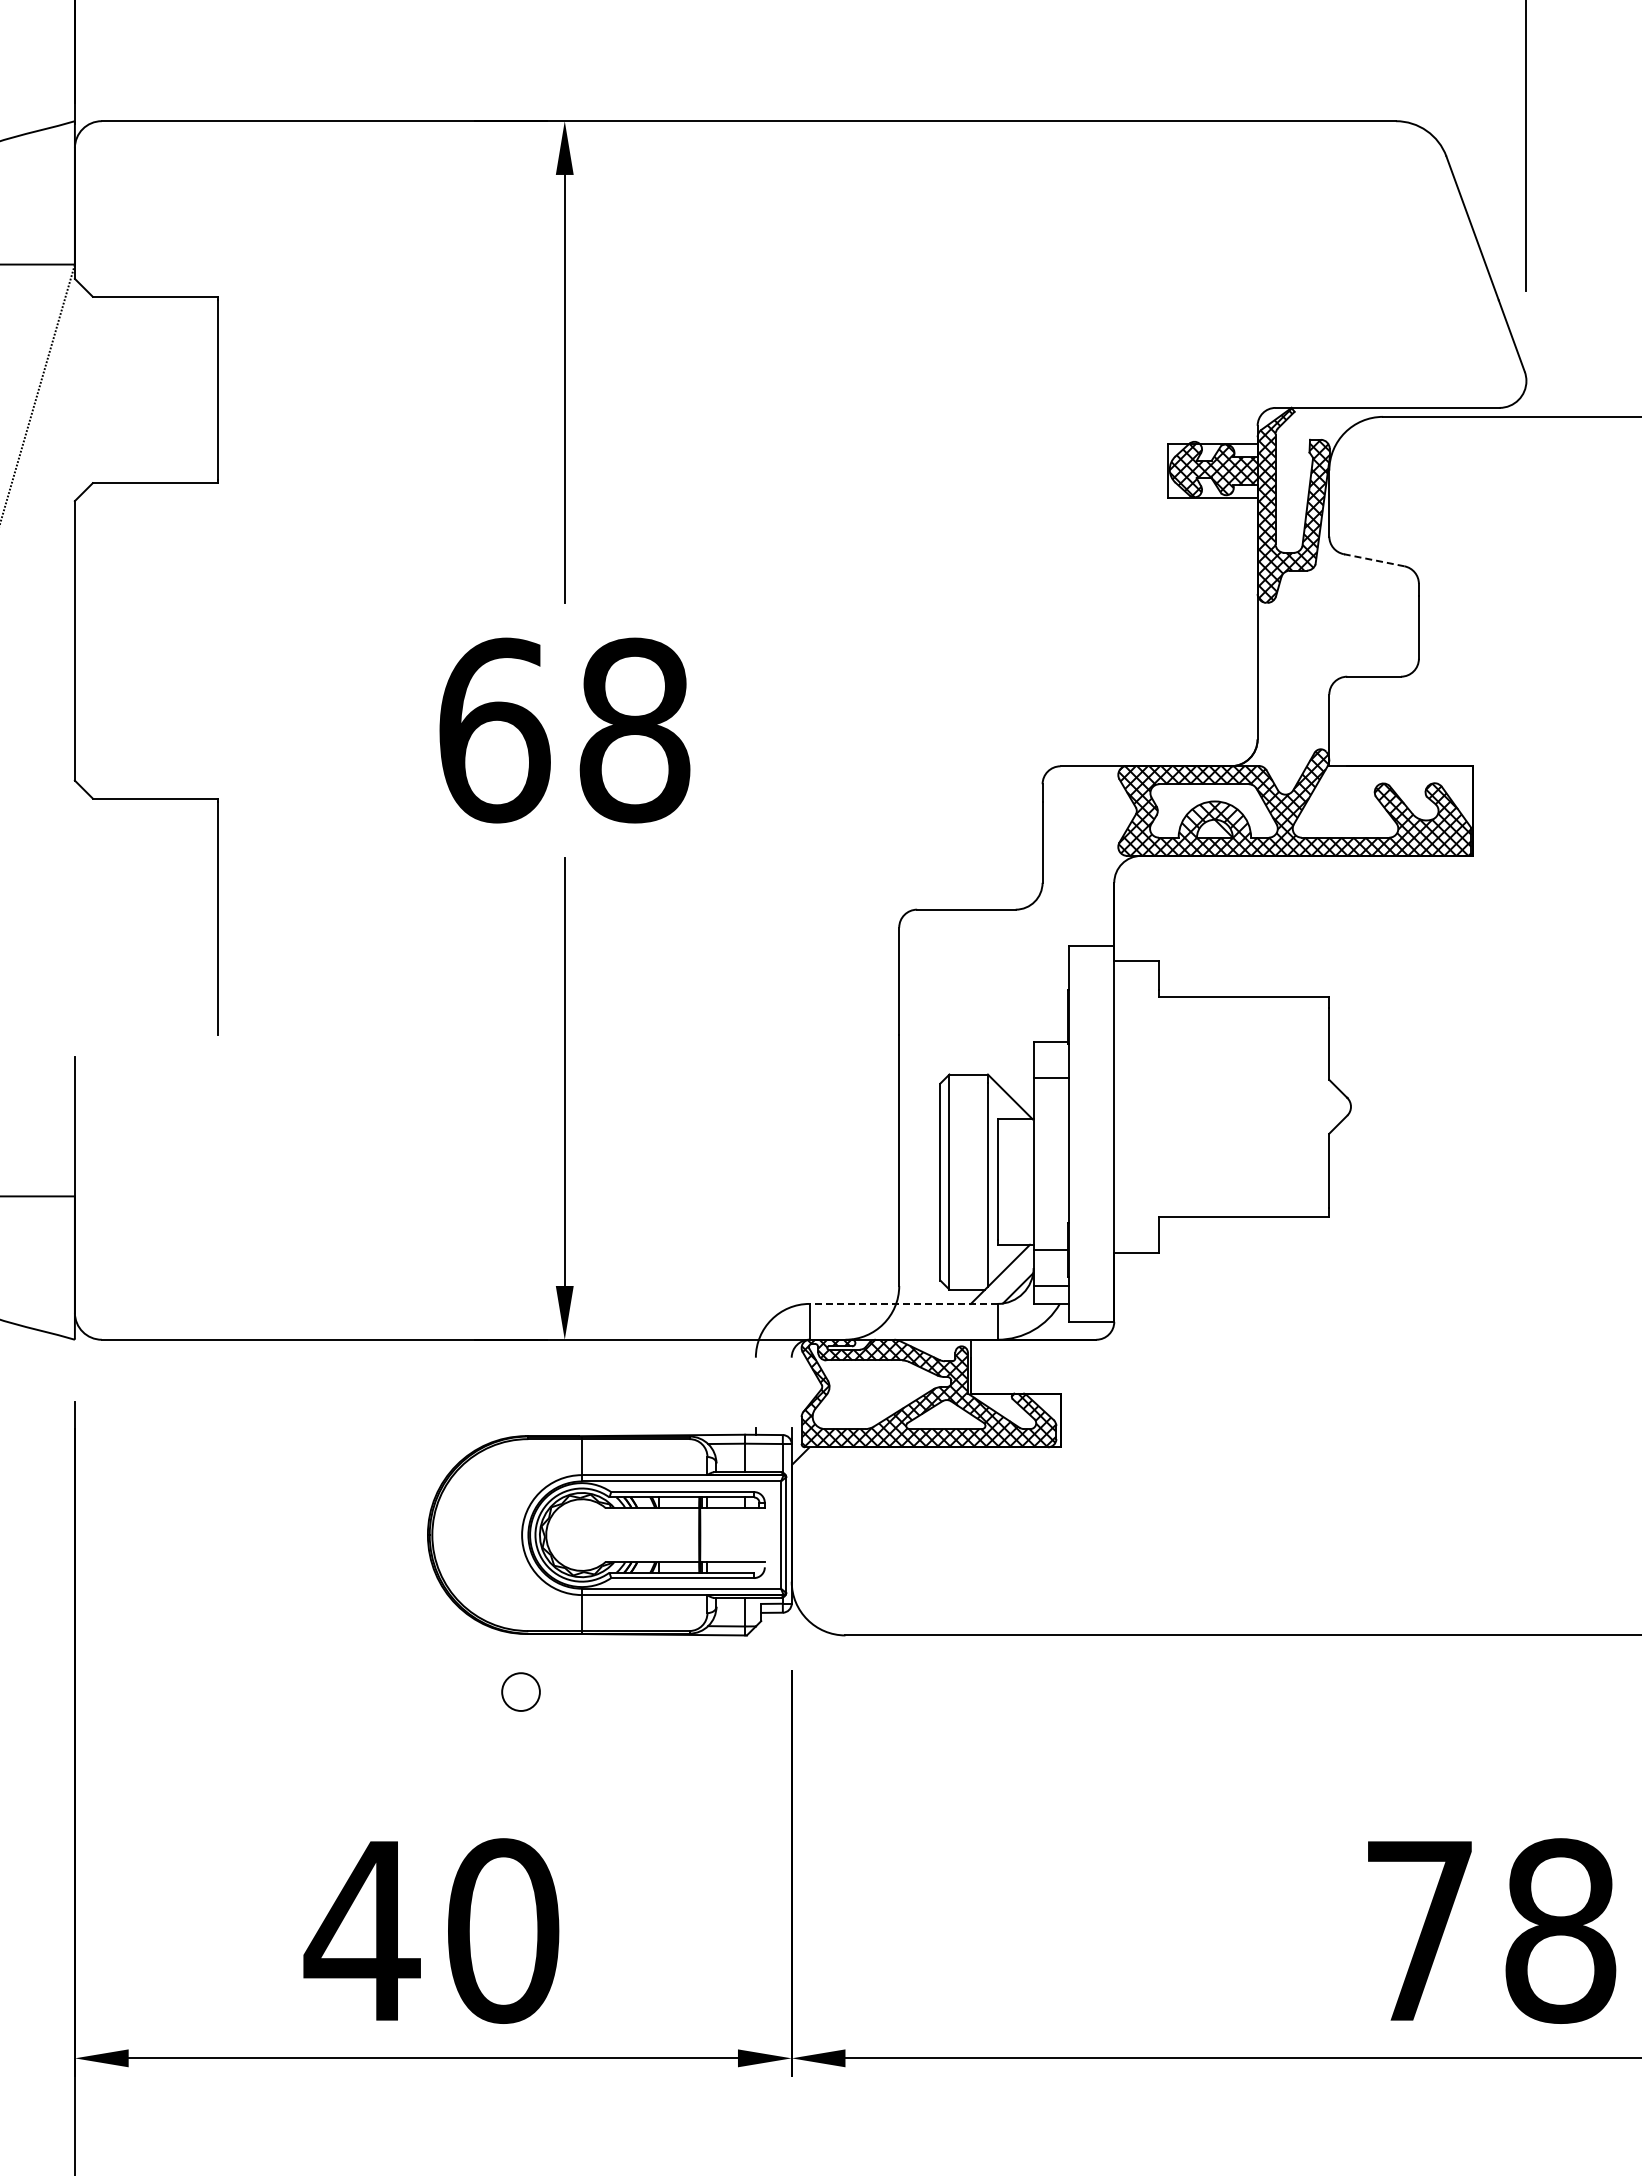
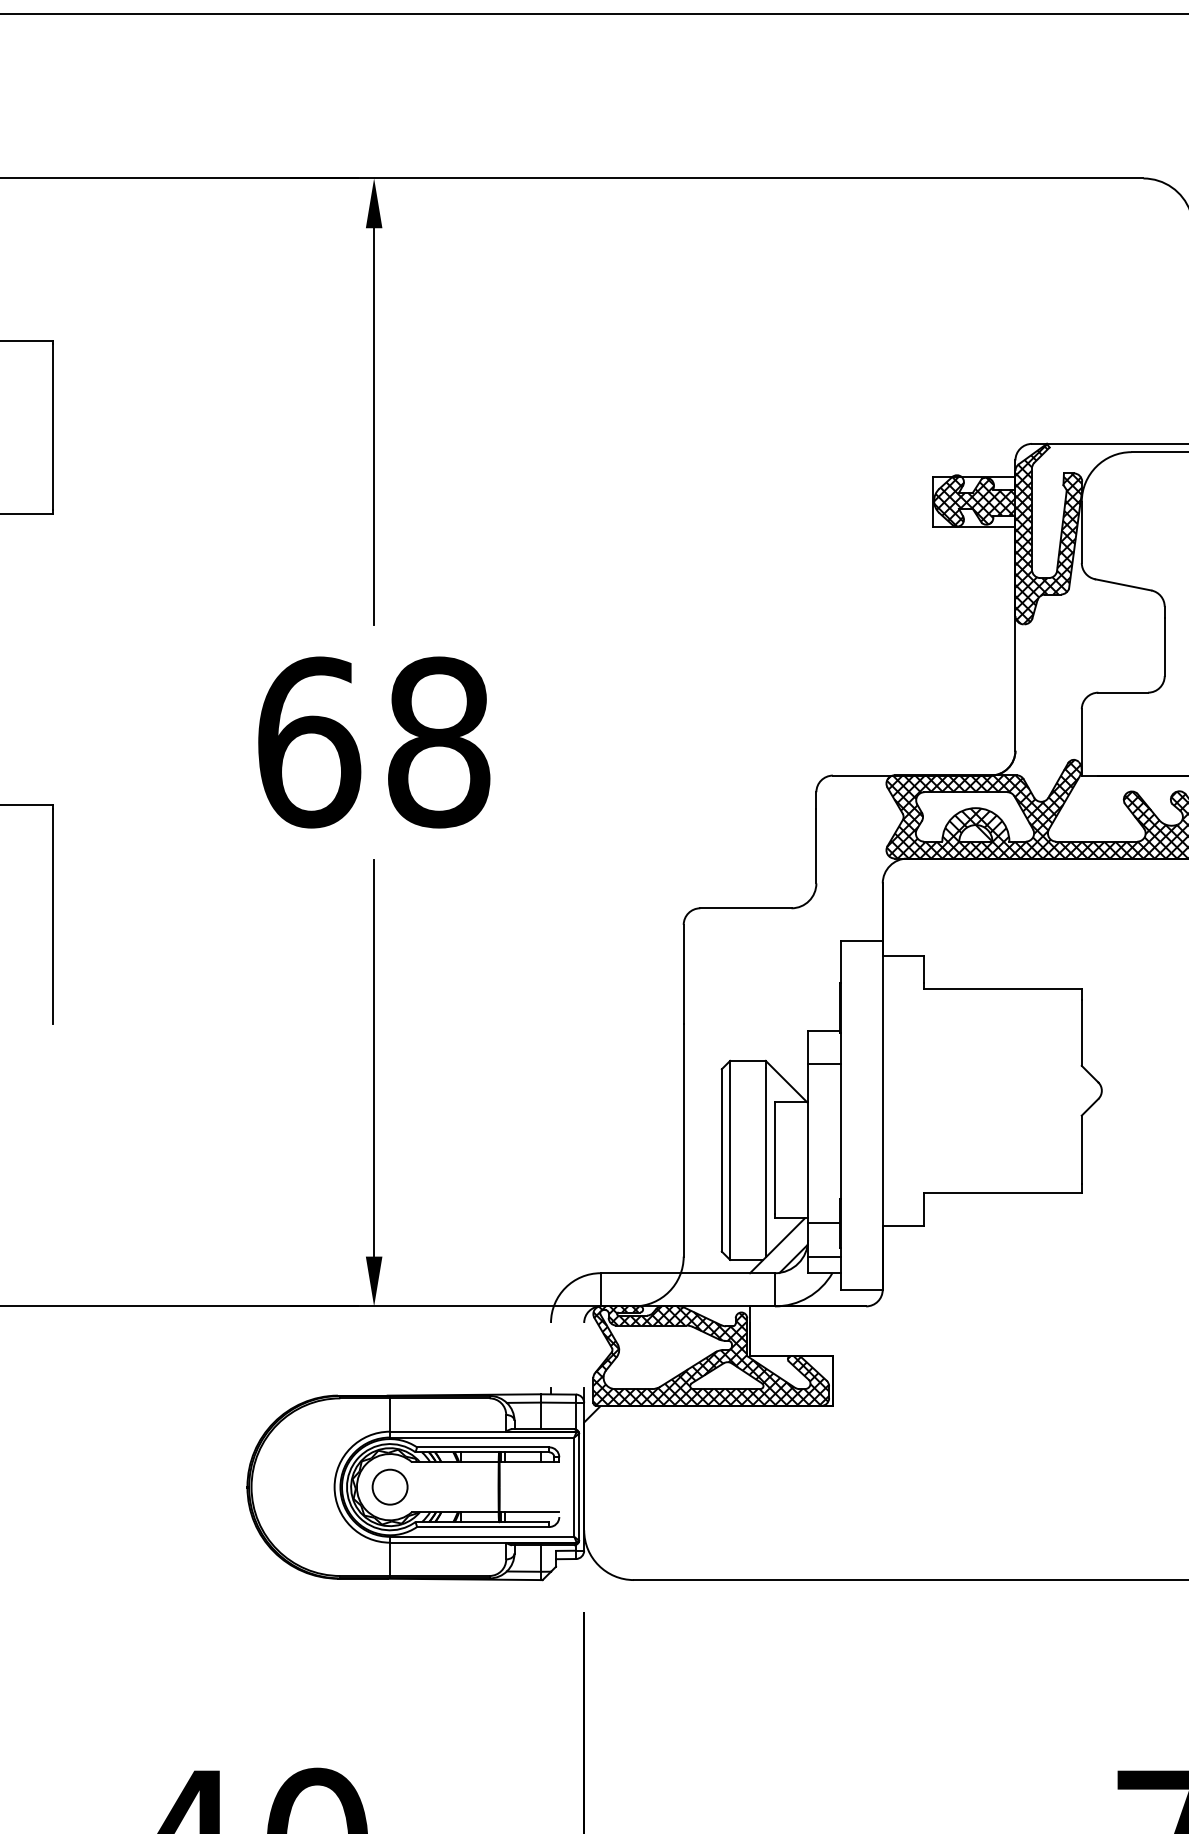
line: (1374, 560) -> (1123, 585), dashed -> solid
line: (903, 1303) -> (687, 1272), dashed -> solid
circle: (520, 1691) -> (389, 1486), moved

